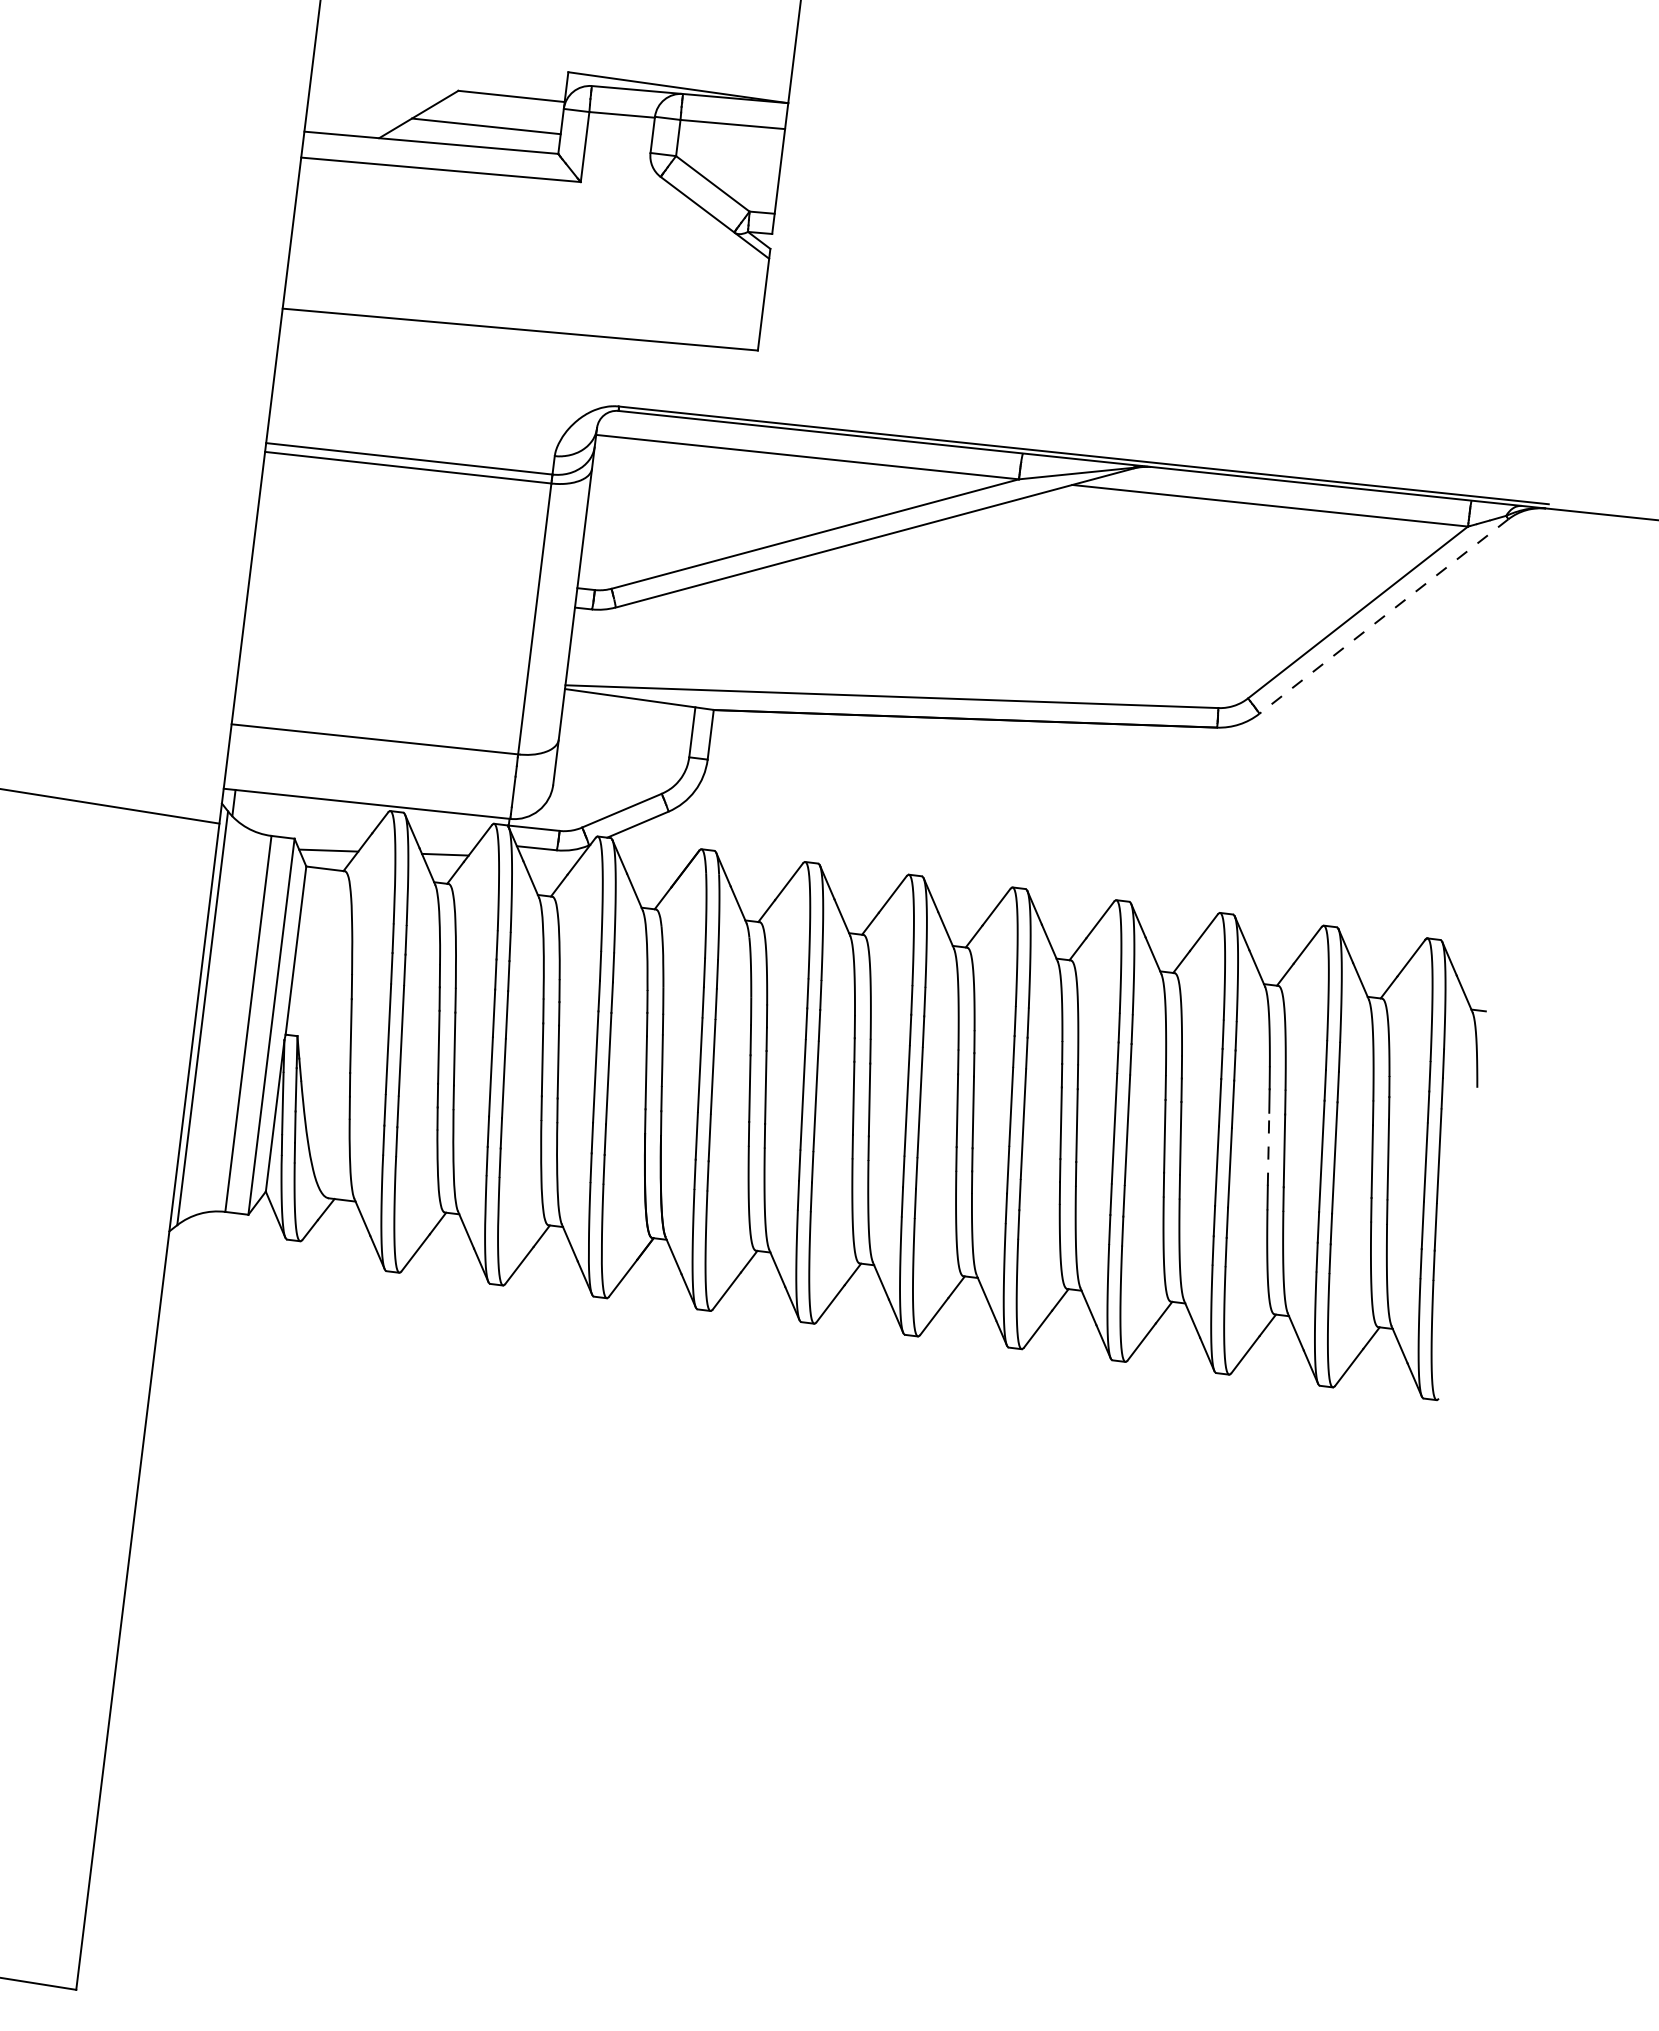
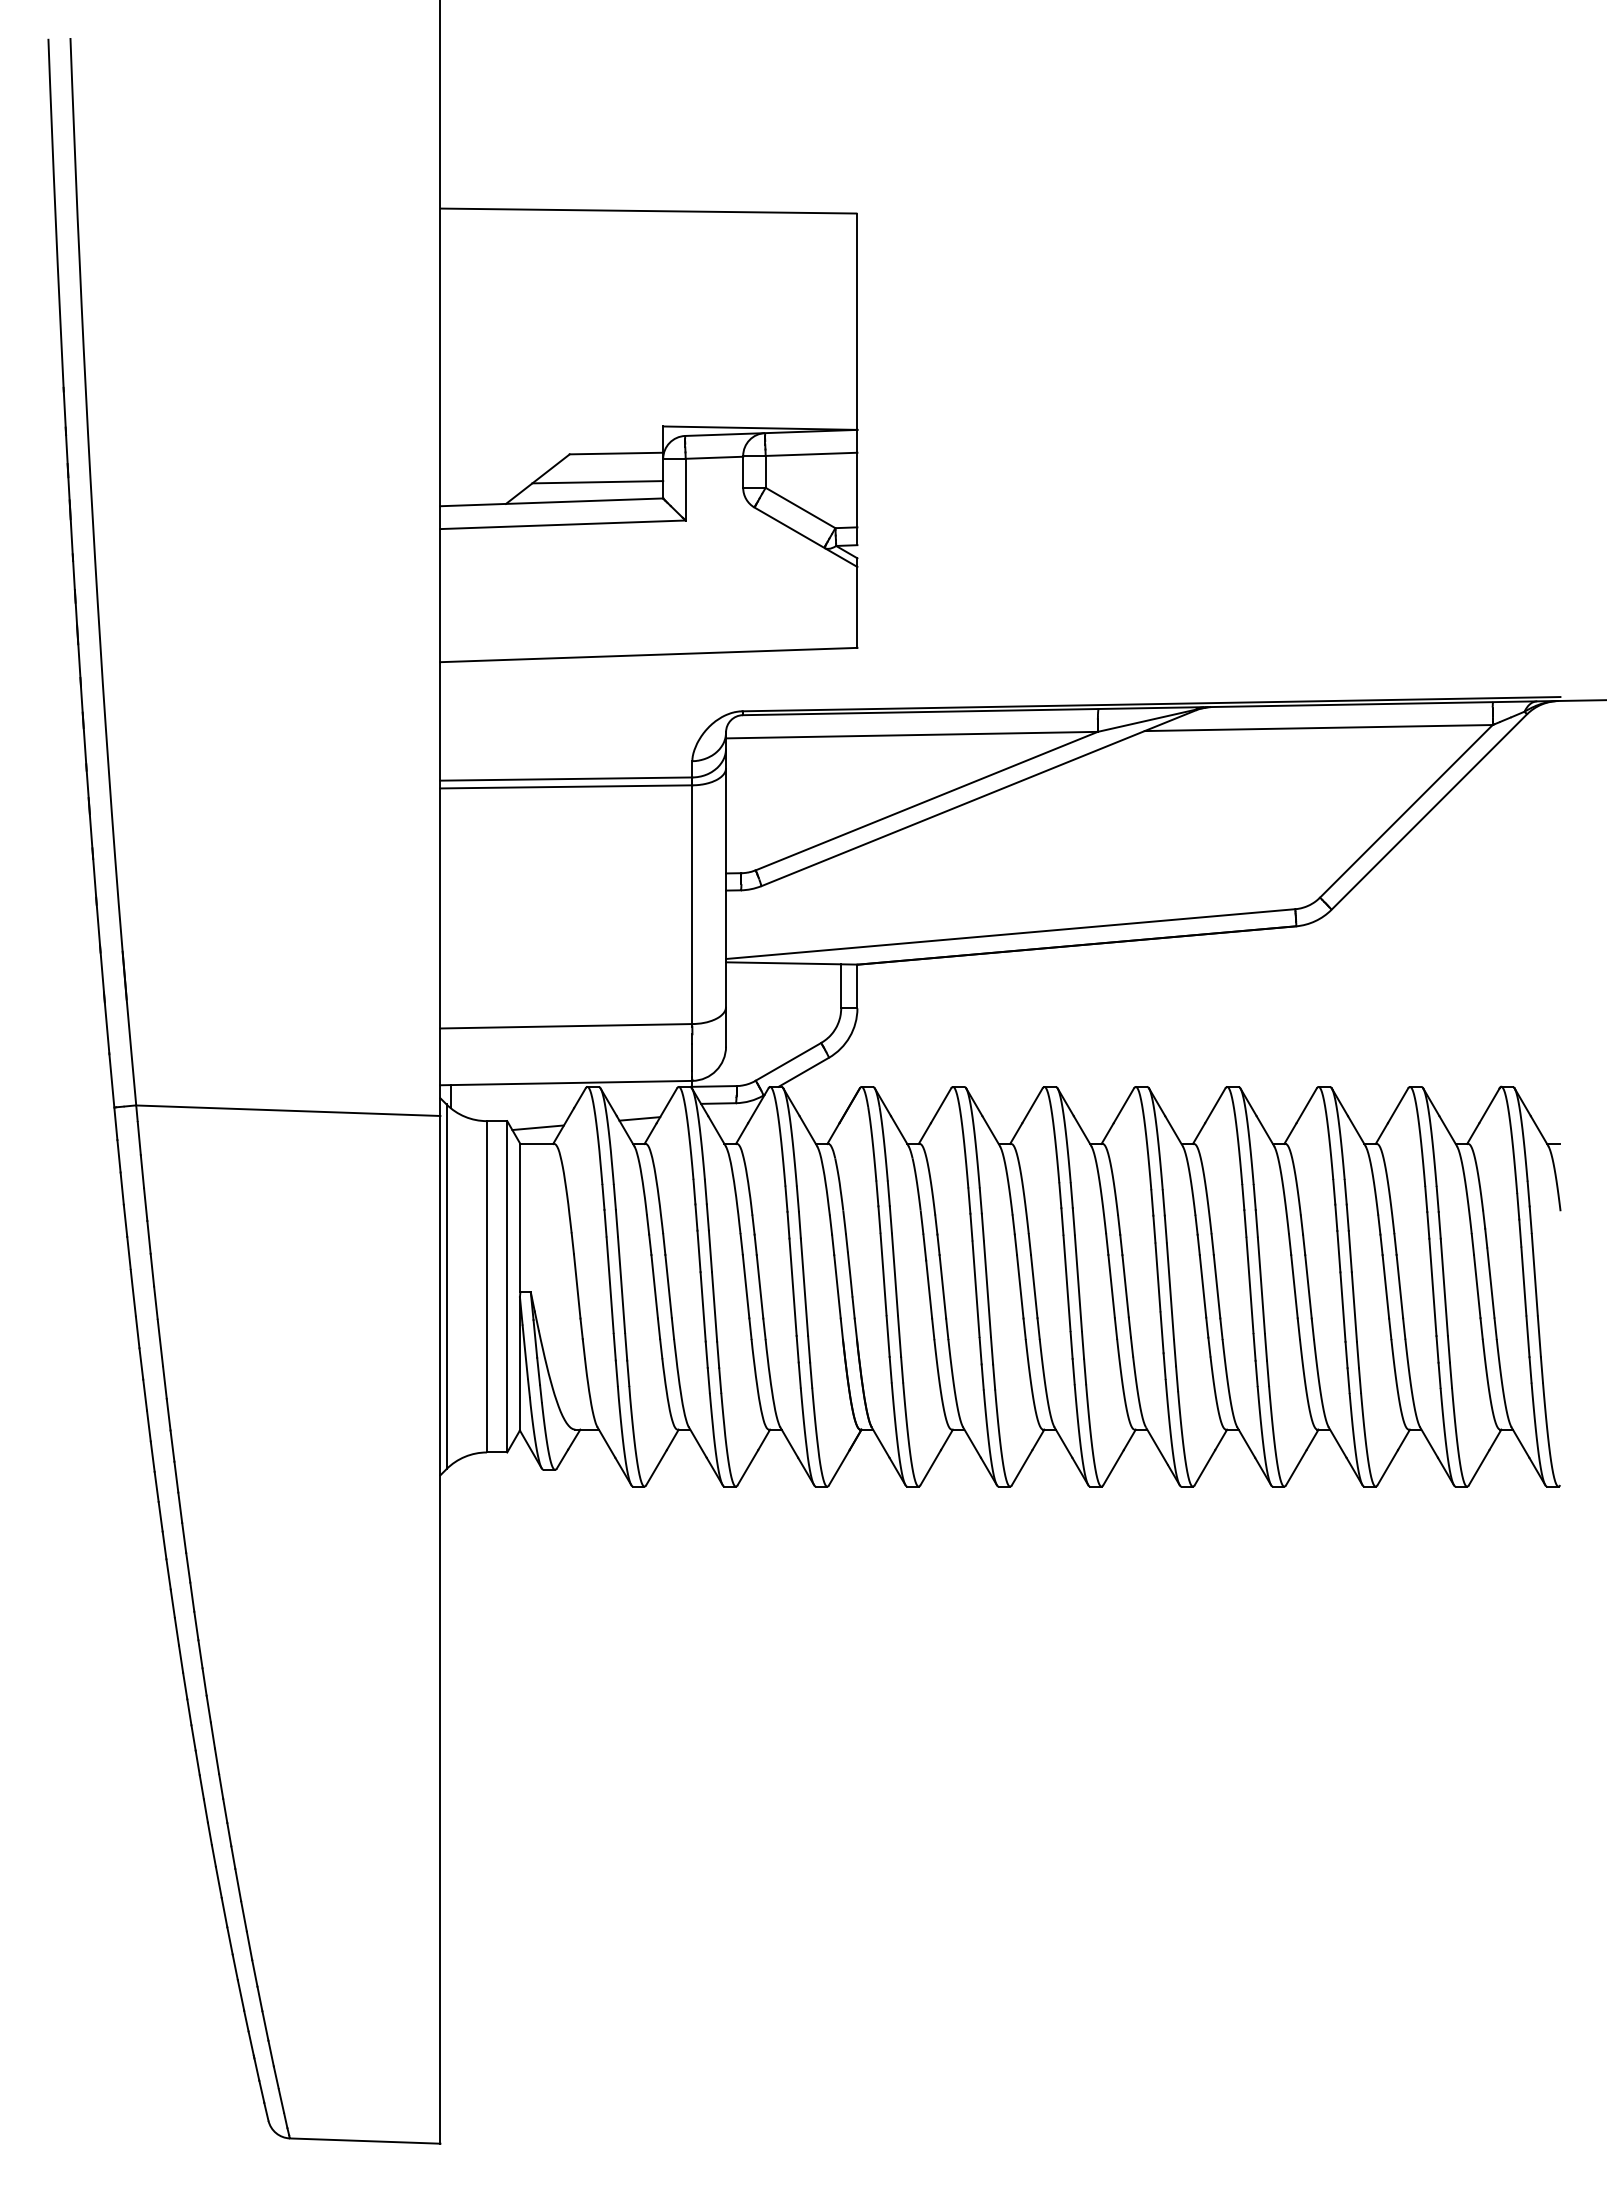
line: (1383, 616) -> (1428, 812), dashed -> solid
line: (1268, 1148) -> (1385, 1286), dashed -> solid

